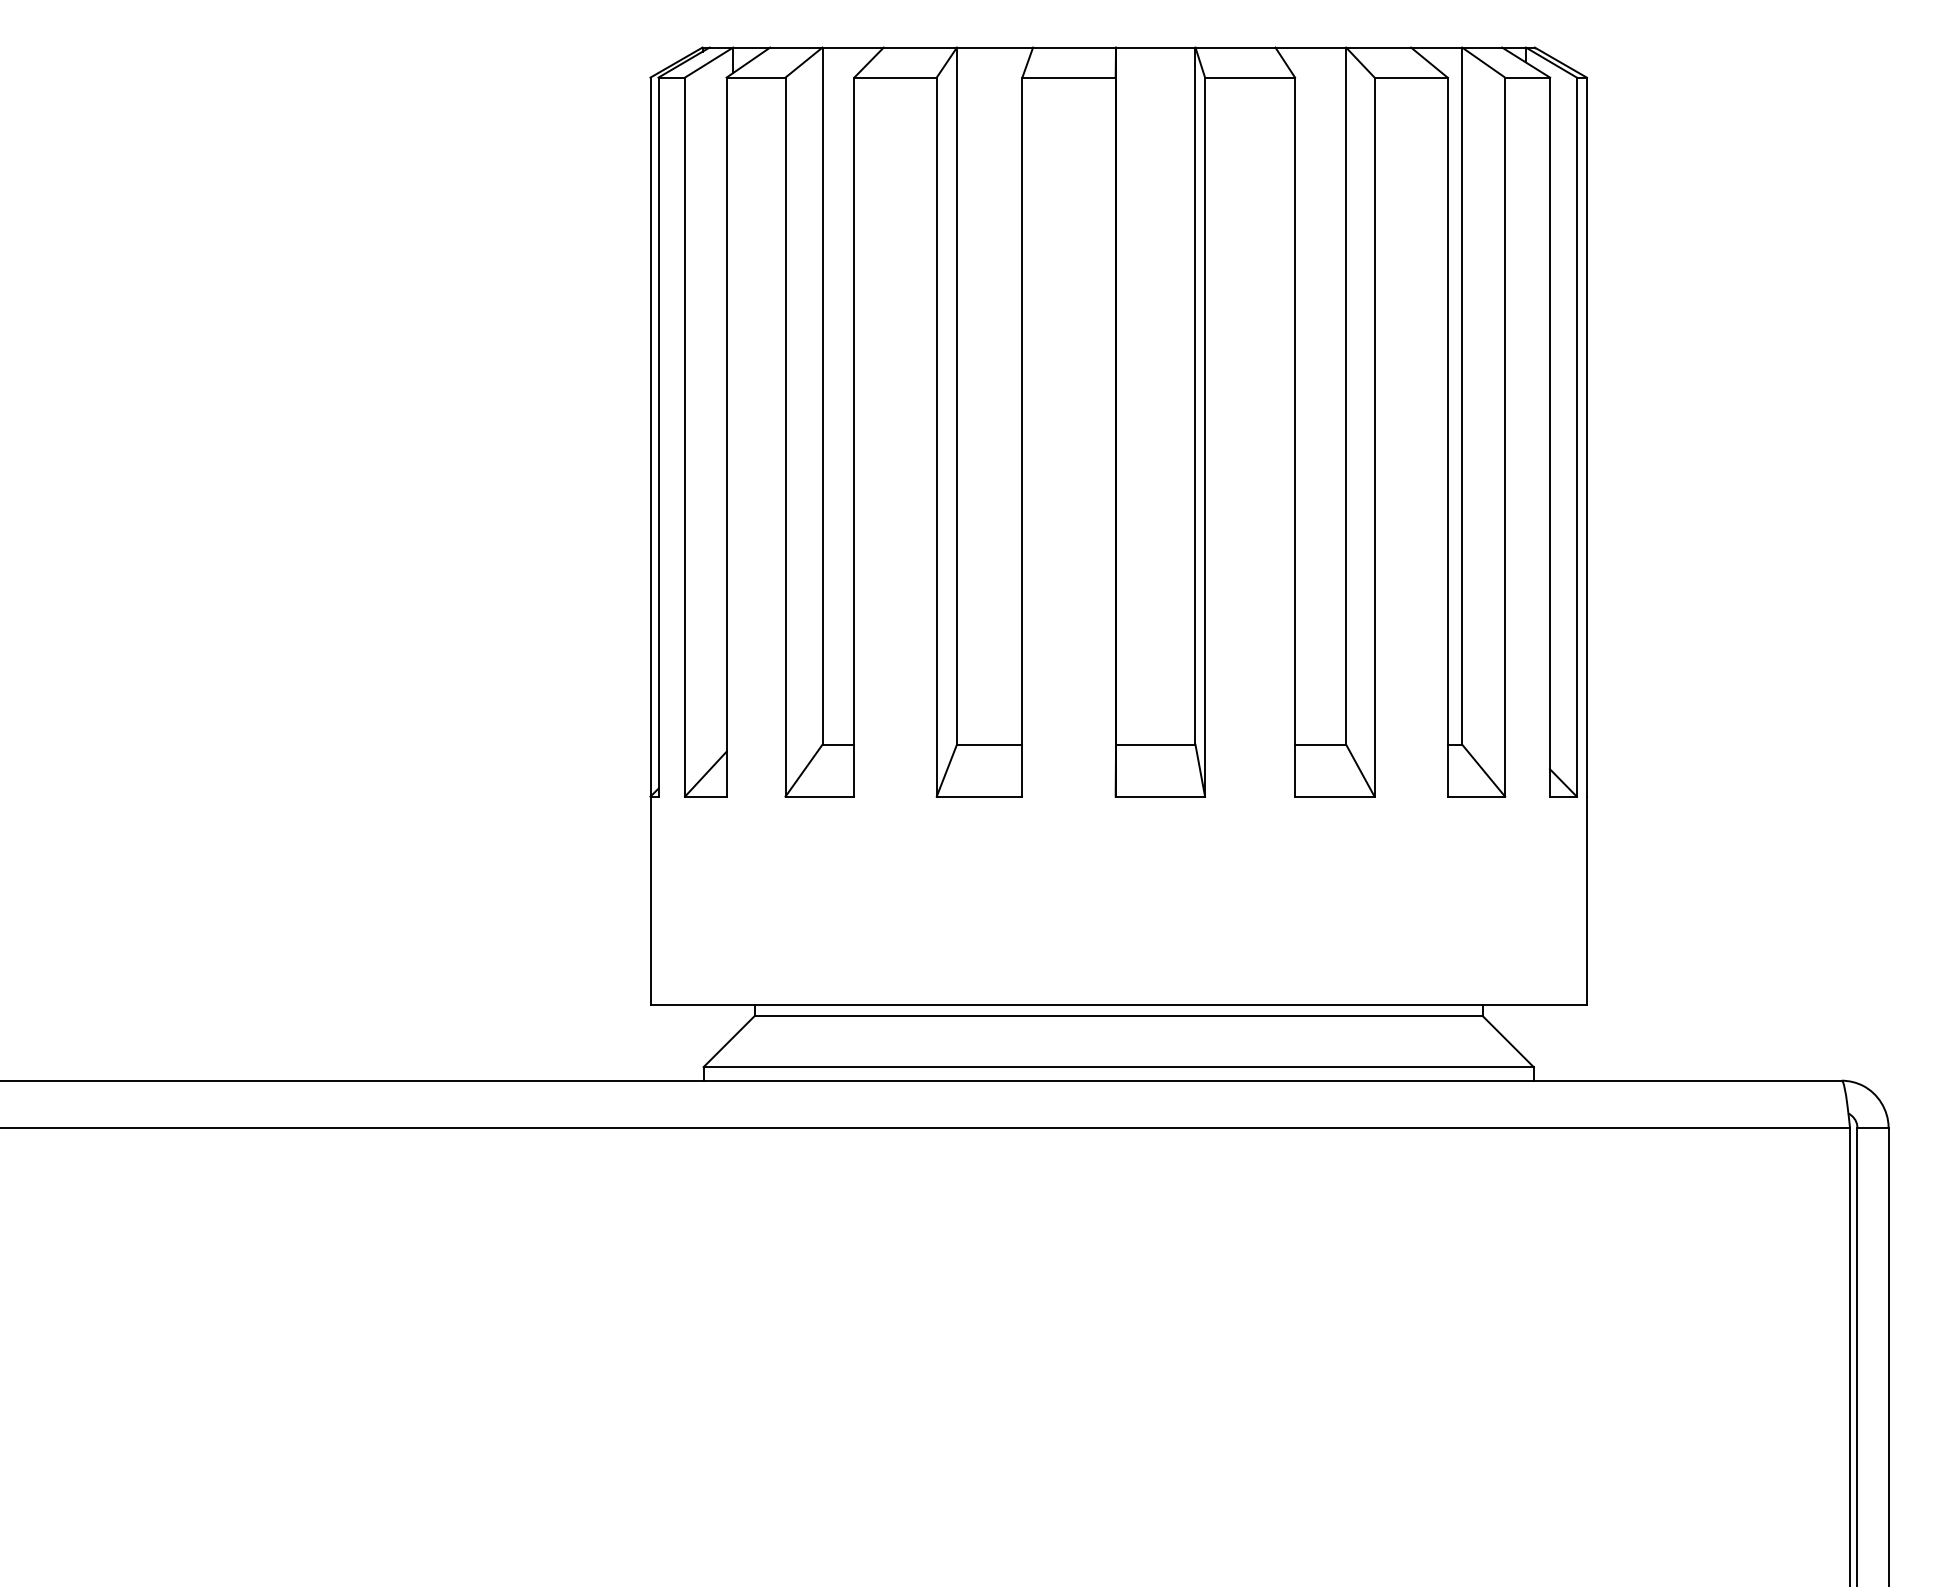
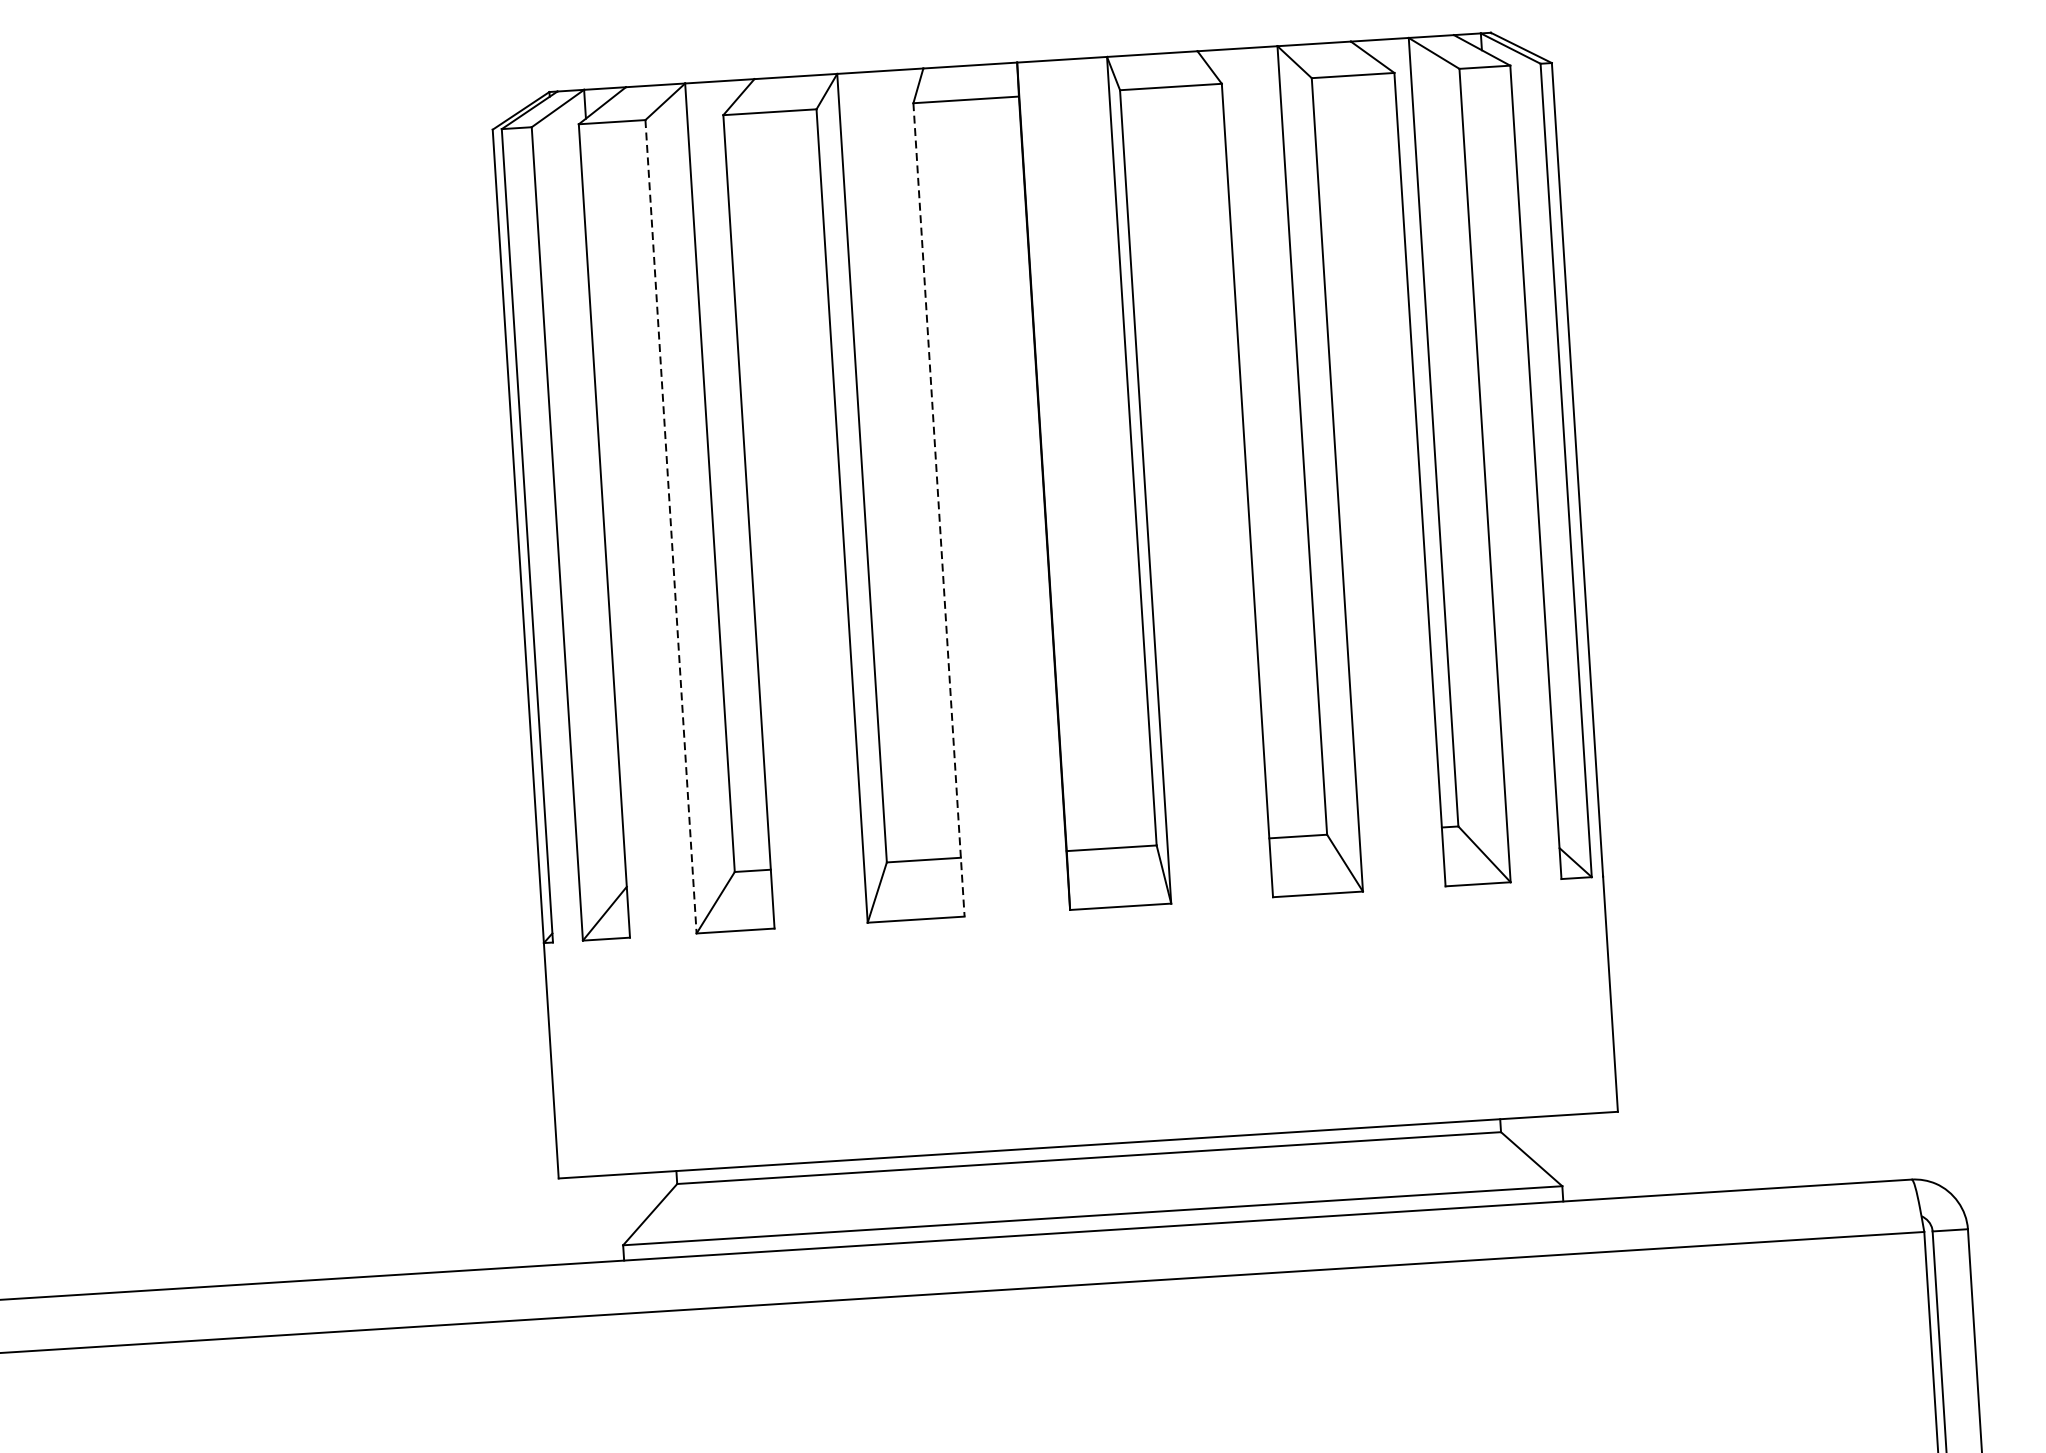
line: (785, 437) -> (671, 527), solid -> dashed
line: (1022, 437) -> (939, 510), solid -> dashed

